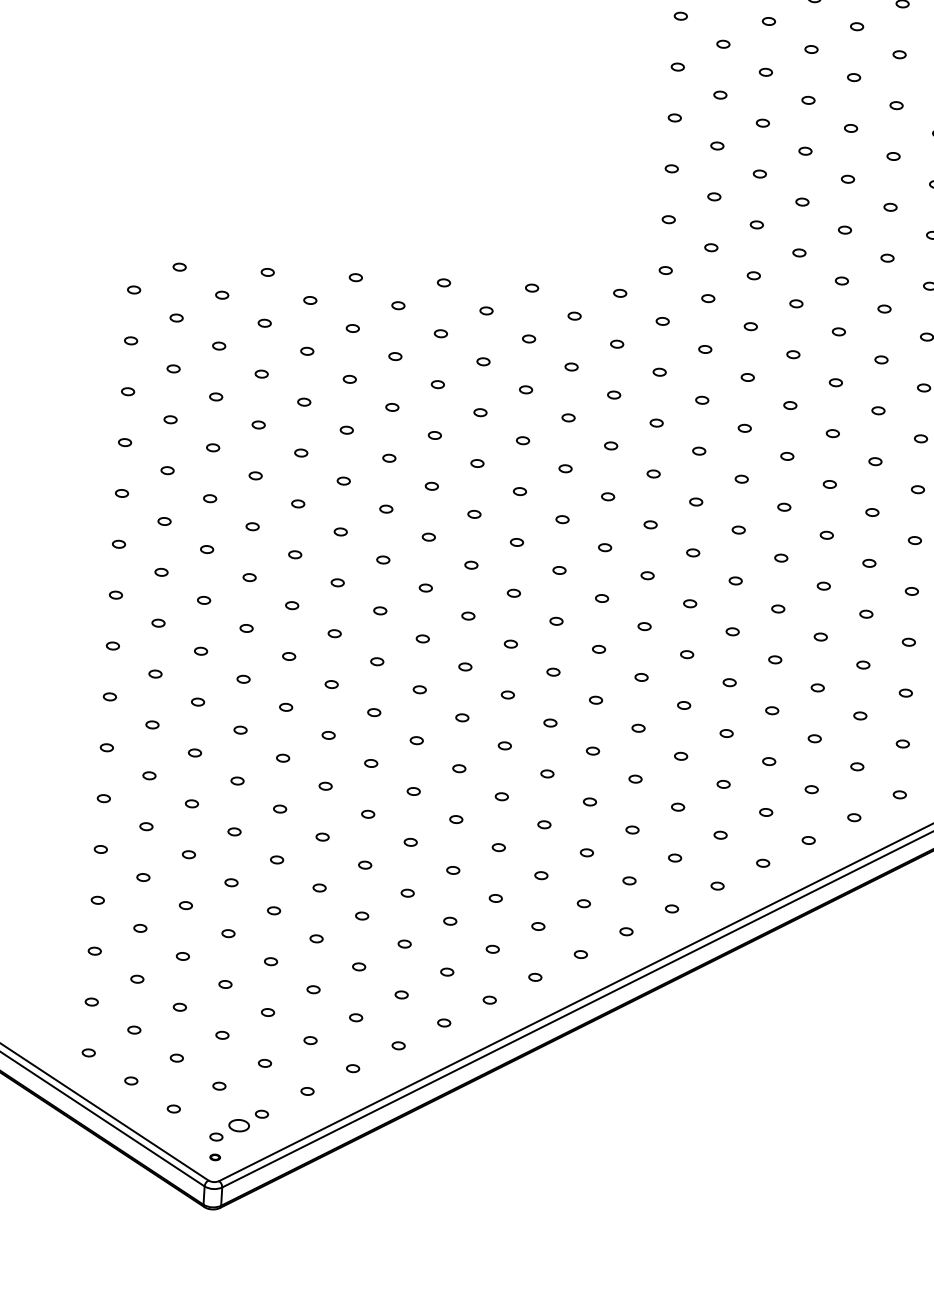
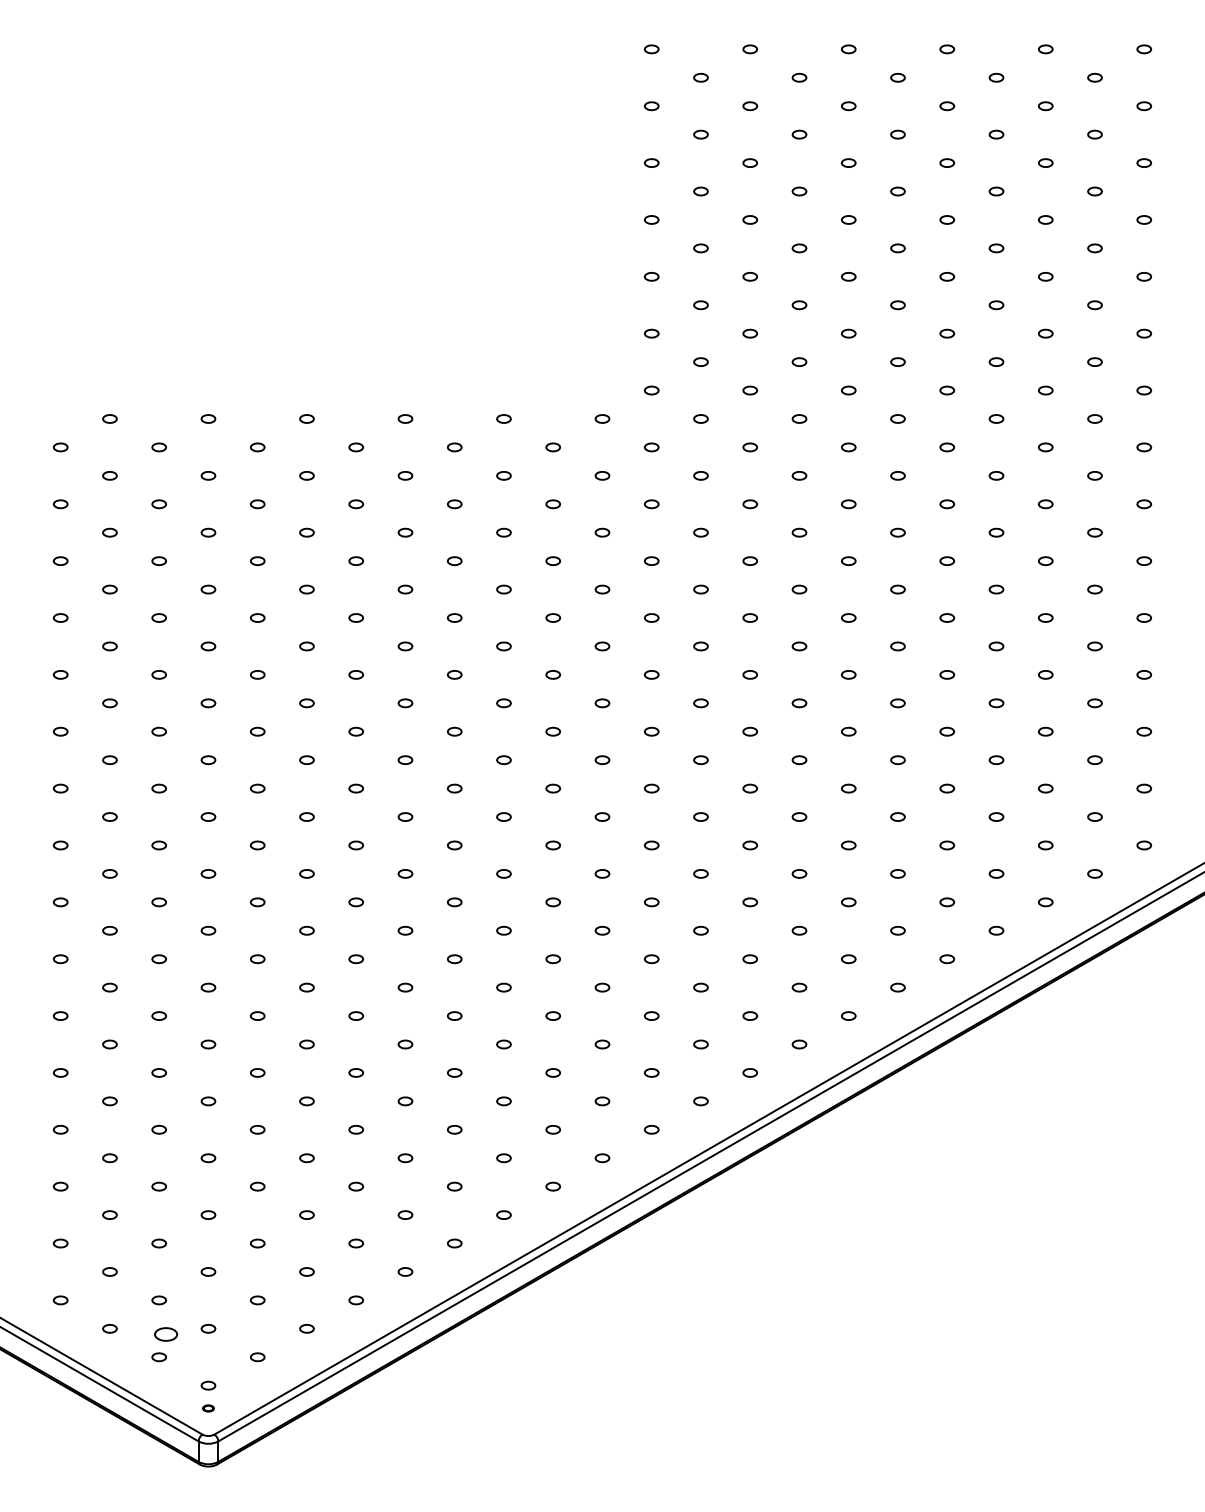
part: (239, 1125) -> (166, 1334), moved

